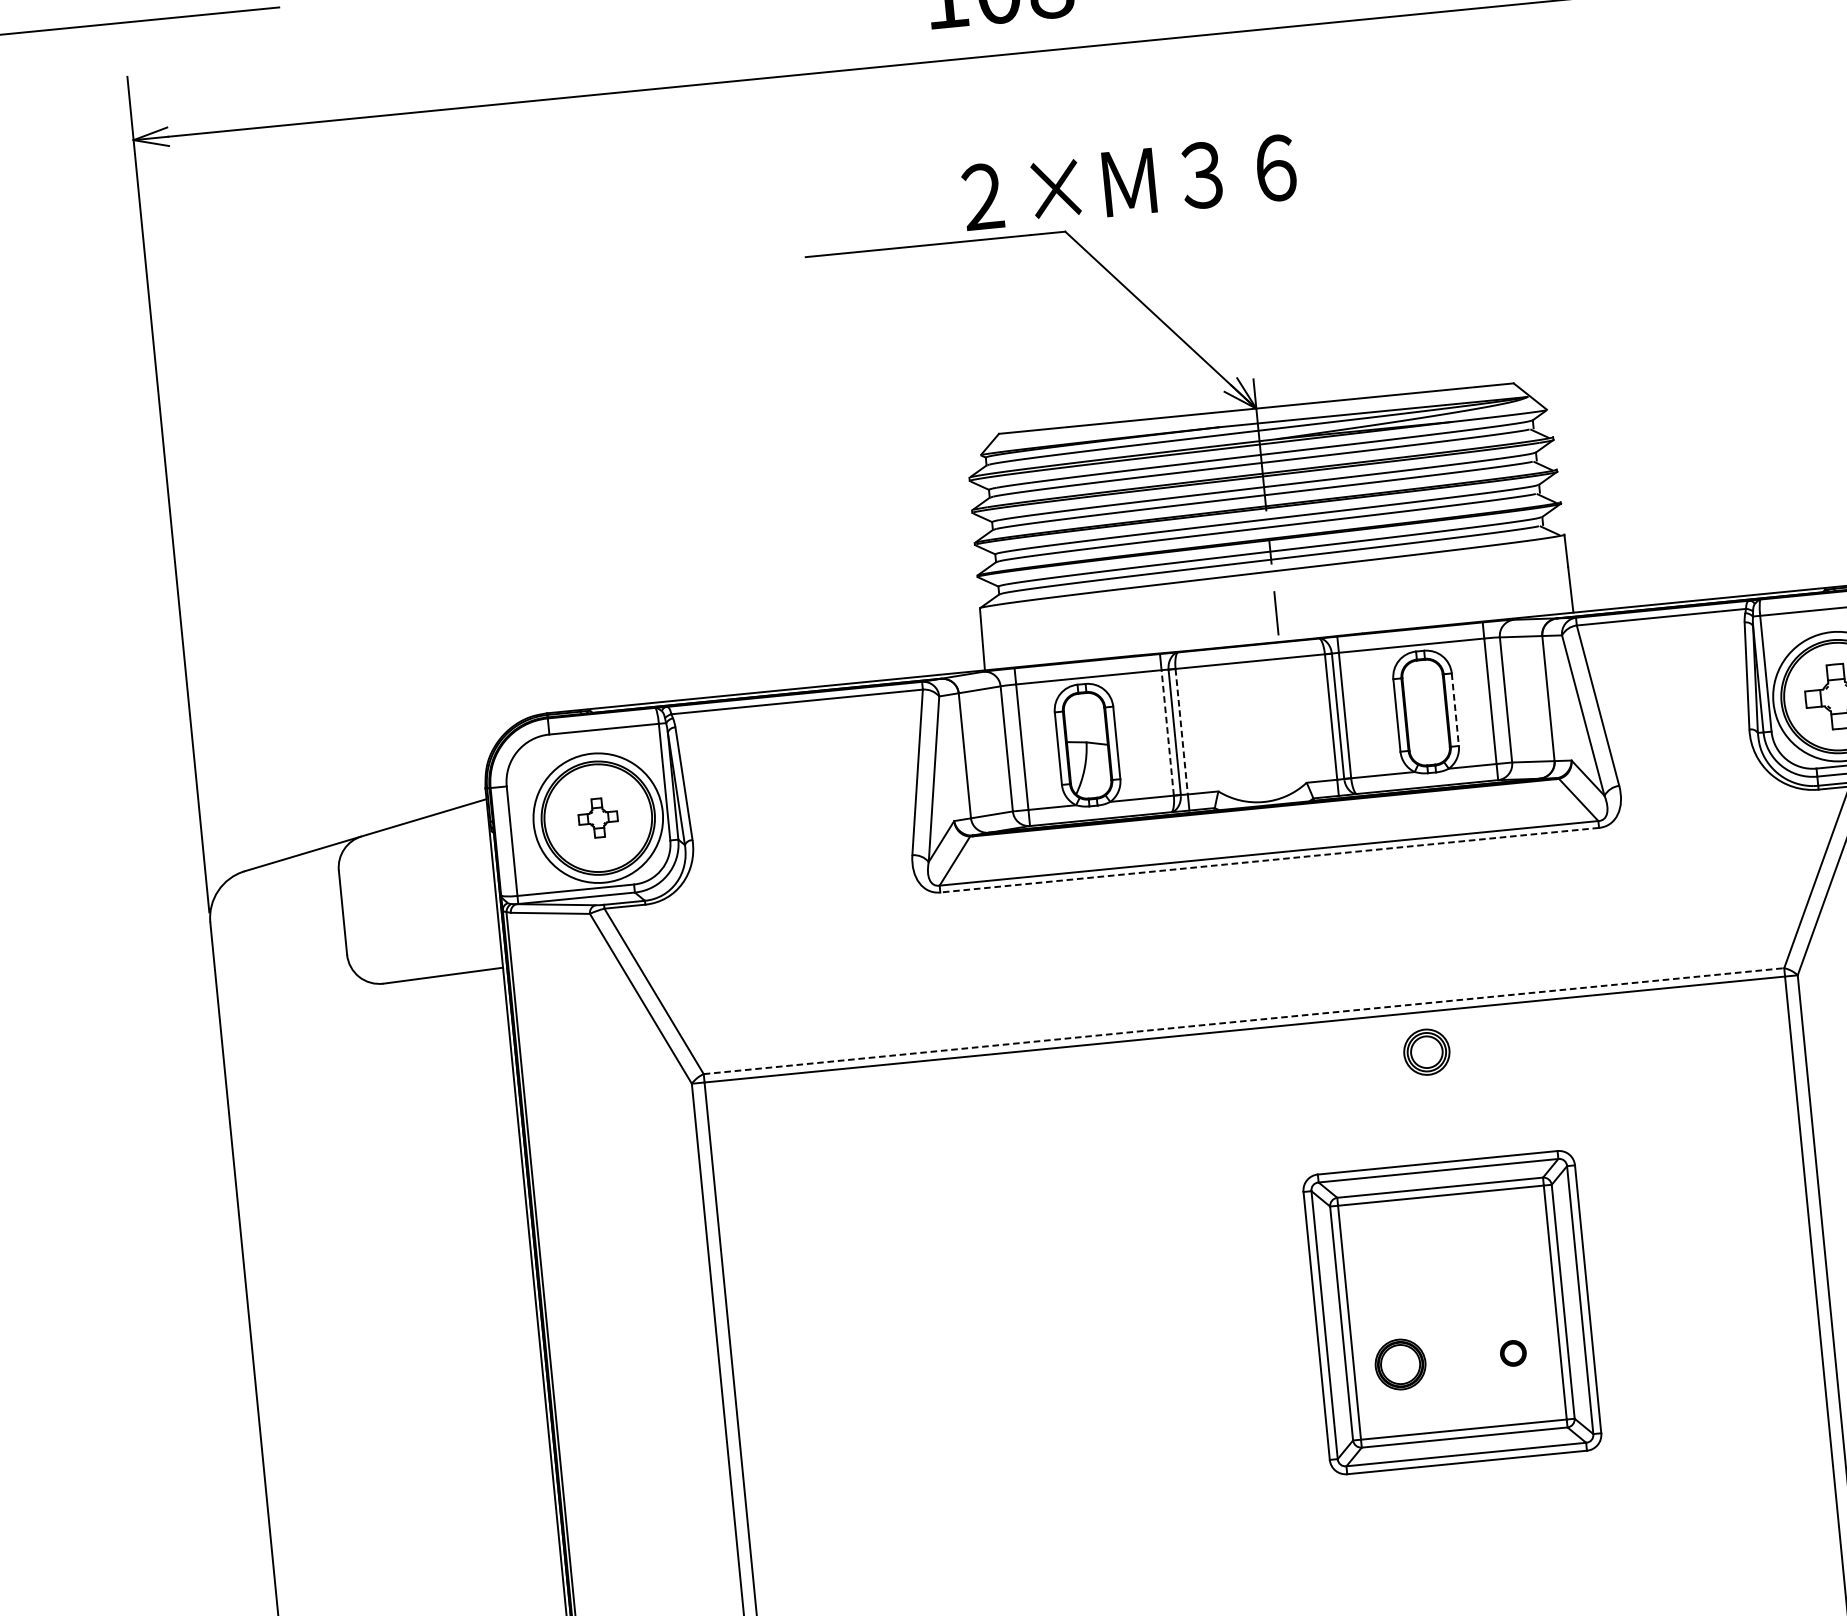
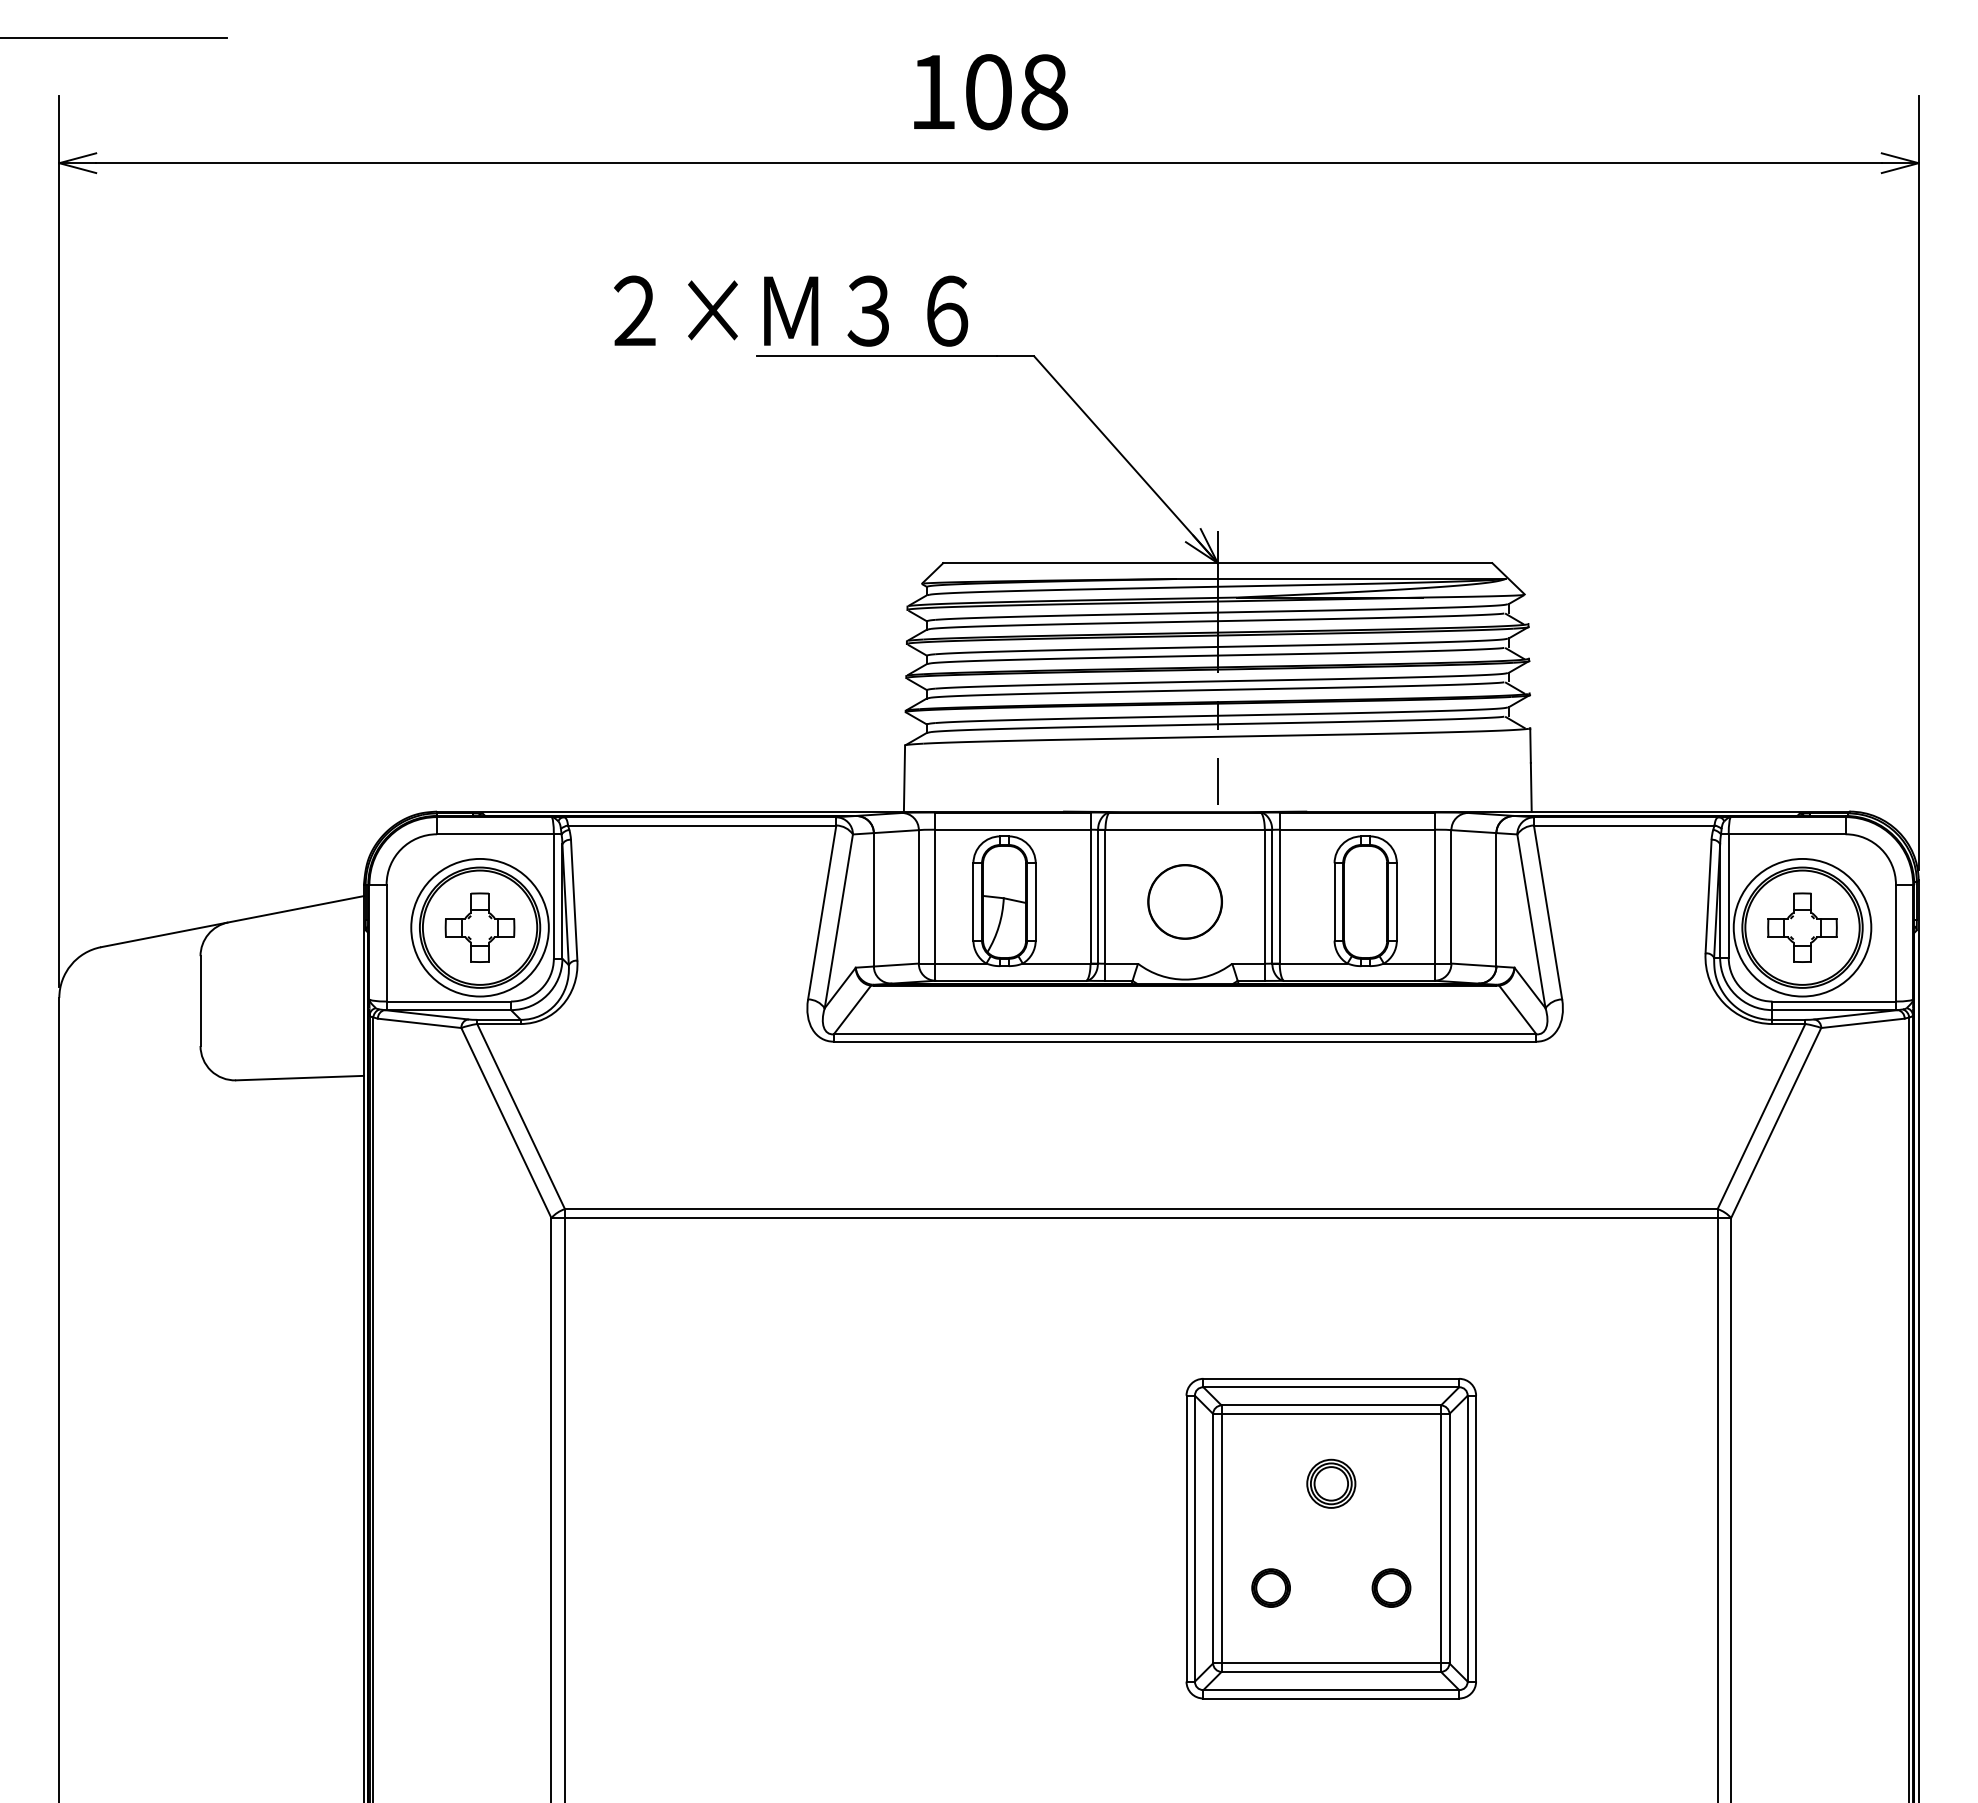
text: (1129, 181) -> (791, 310), moved
line: (1454, 709) -> (1396, 901), dashed -> solid
circle: (1256, 728) -> (1184, 901), added
line: (1181, 731) -> (1105, 896), dashed -> solid
line: (1167, 732) -> (1090, 896), dashed -> solid
part: (597, 818) -> (479, 927), size x1.67
line: (1269, 860) -> (1184, 1041), dashed -> solid
line: (1244, 1021) -> (1141, 1209), dashed -> solid
part: (1427, 1051) -> (1331, 1483), moved
part: (1513, 1352) -> (1391, 1587), size x1.43
part: (1399, 1363) -> (1270, 1587), size x0.71

